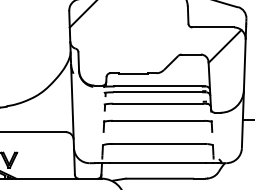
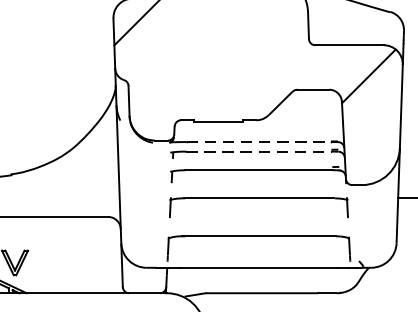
line: (157, 86) -> (258, 142), solid -> dashed
line: (158, 92) -> (259, 151), solid -> dashed

